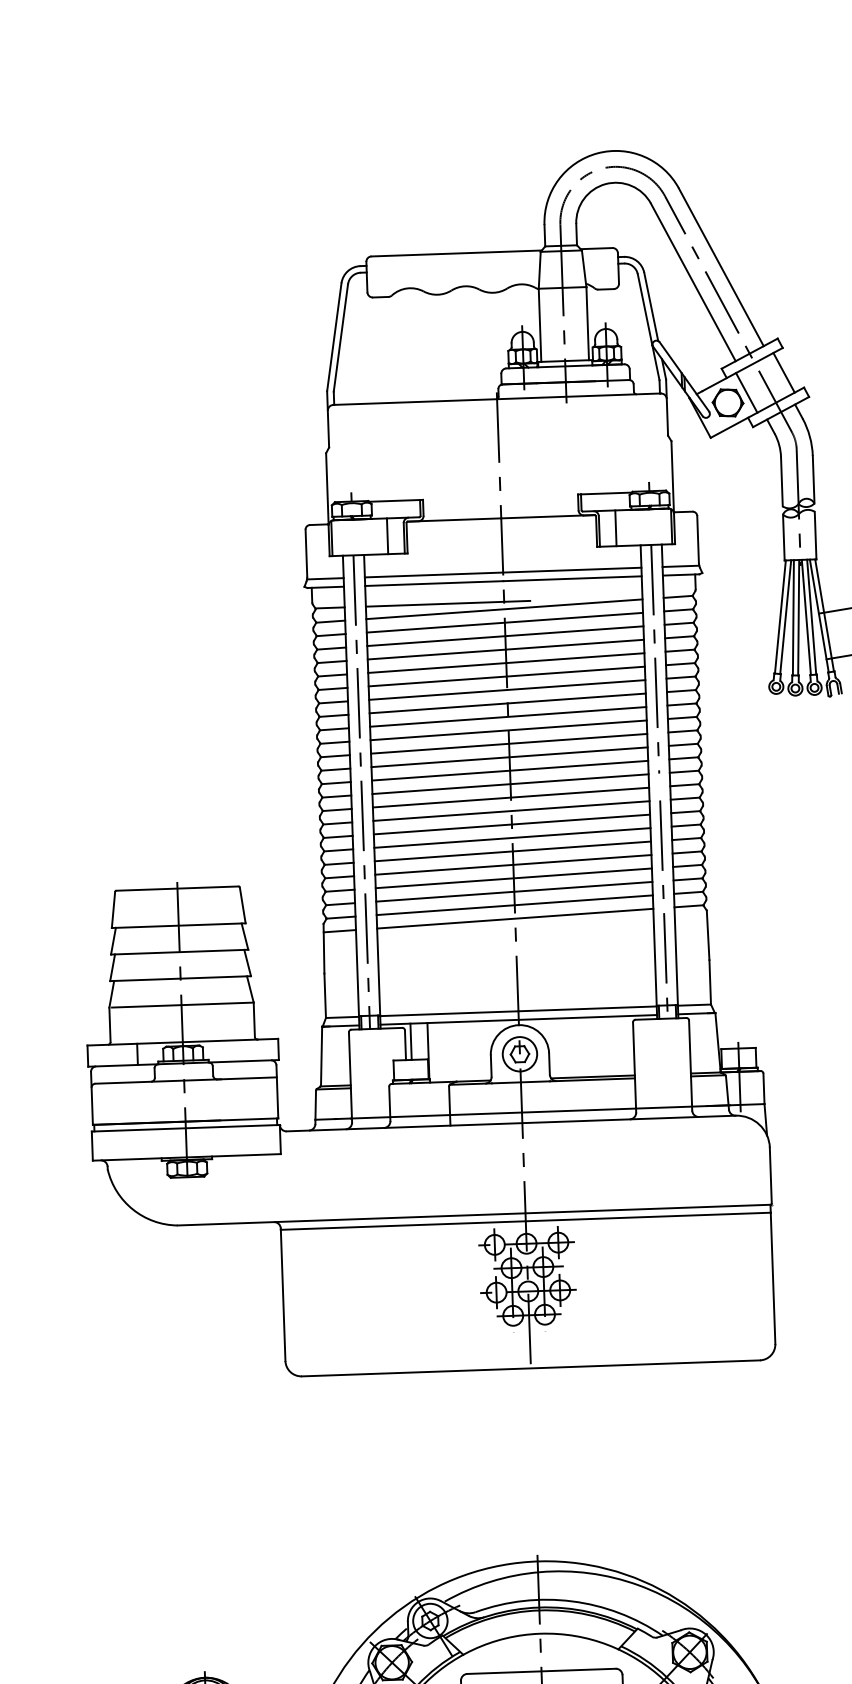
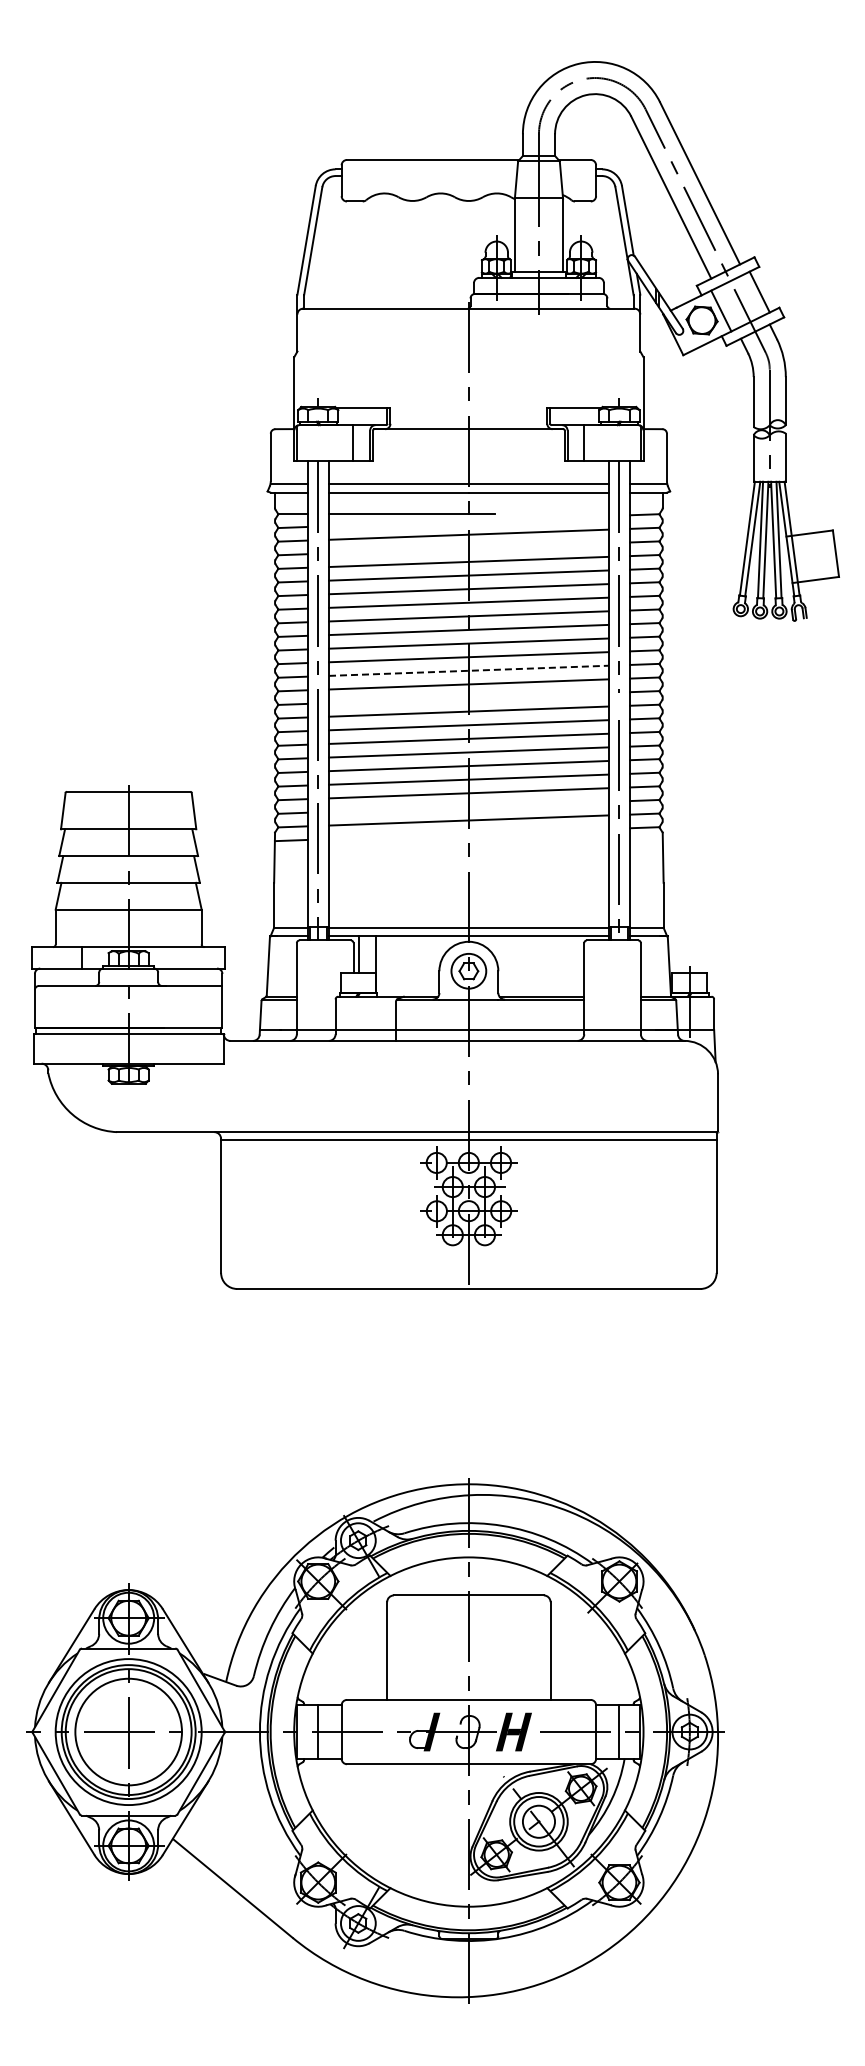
line: (504, 609) -> (468, 521), removed
line: (505, 636) -> (468, 548), removed
line: (509, 756) -> (468, 670), solid -> dashed
line: (510, 783) -> (468, 697), removed
line: (513, 891) -> (468, 806), removed
line: (514, 919) -> (468, 834), removed

